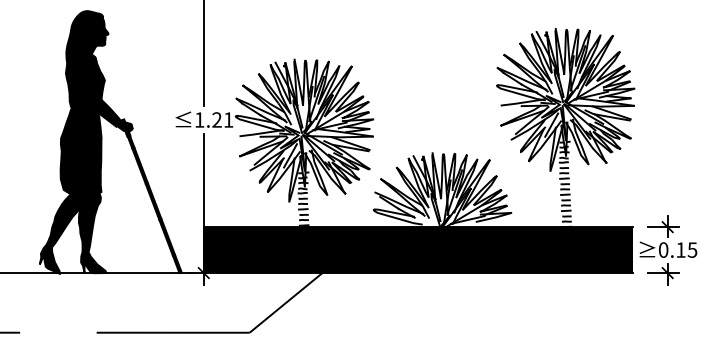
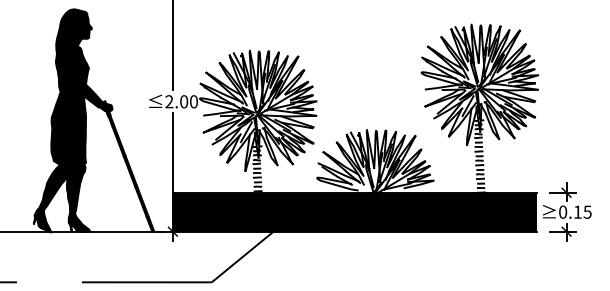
text: (213, 119) -> (181, 101), 1.21 -> 2.00

